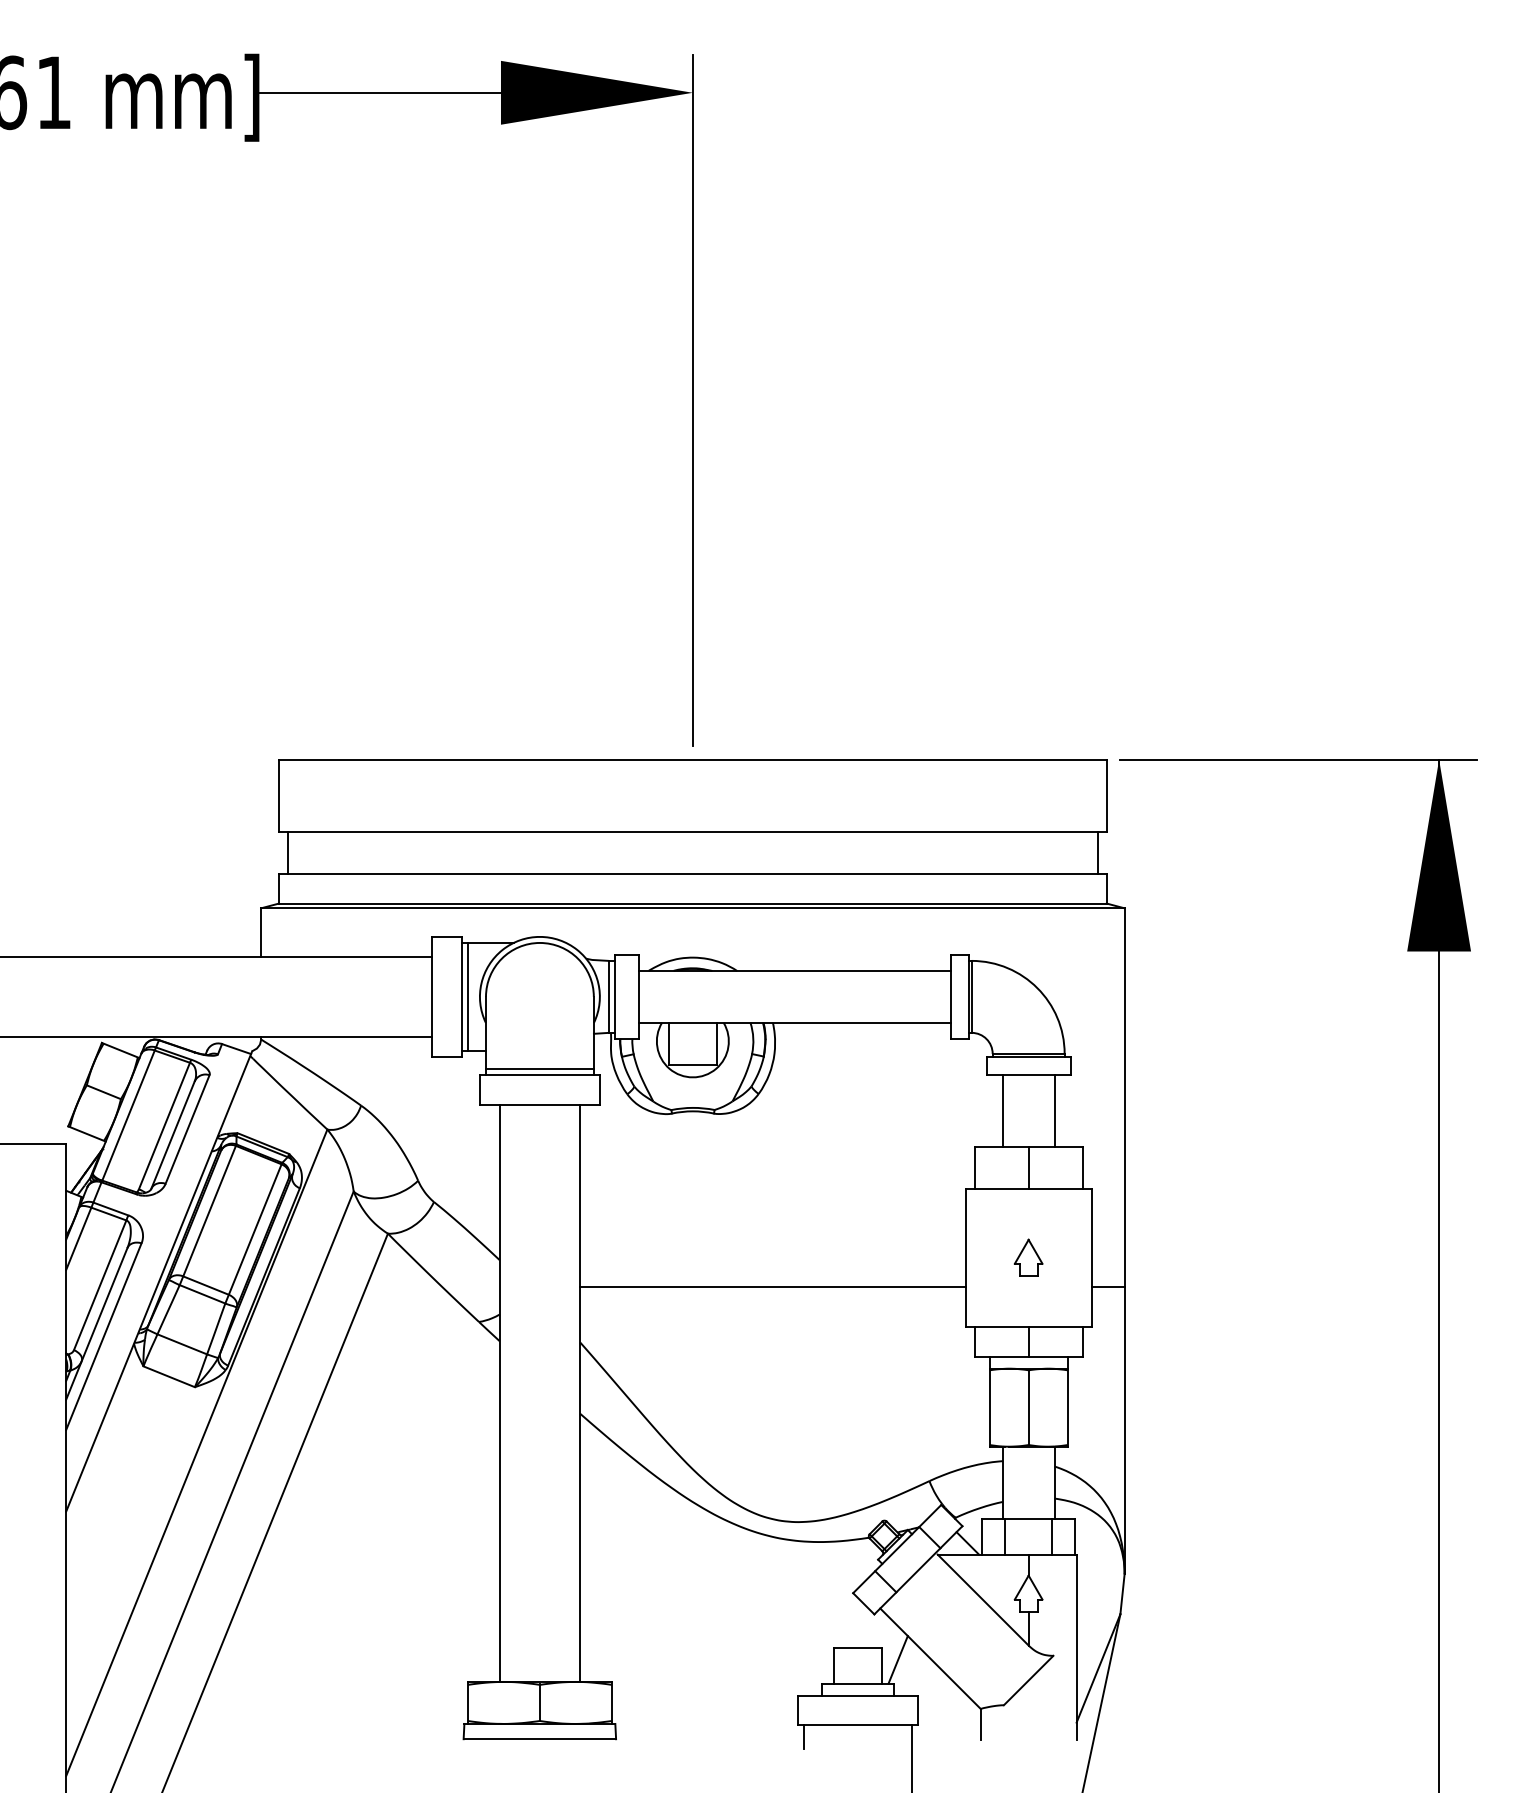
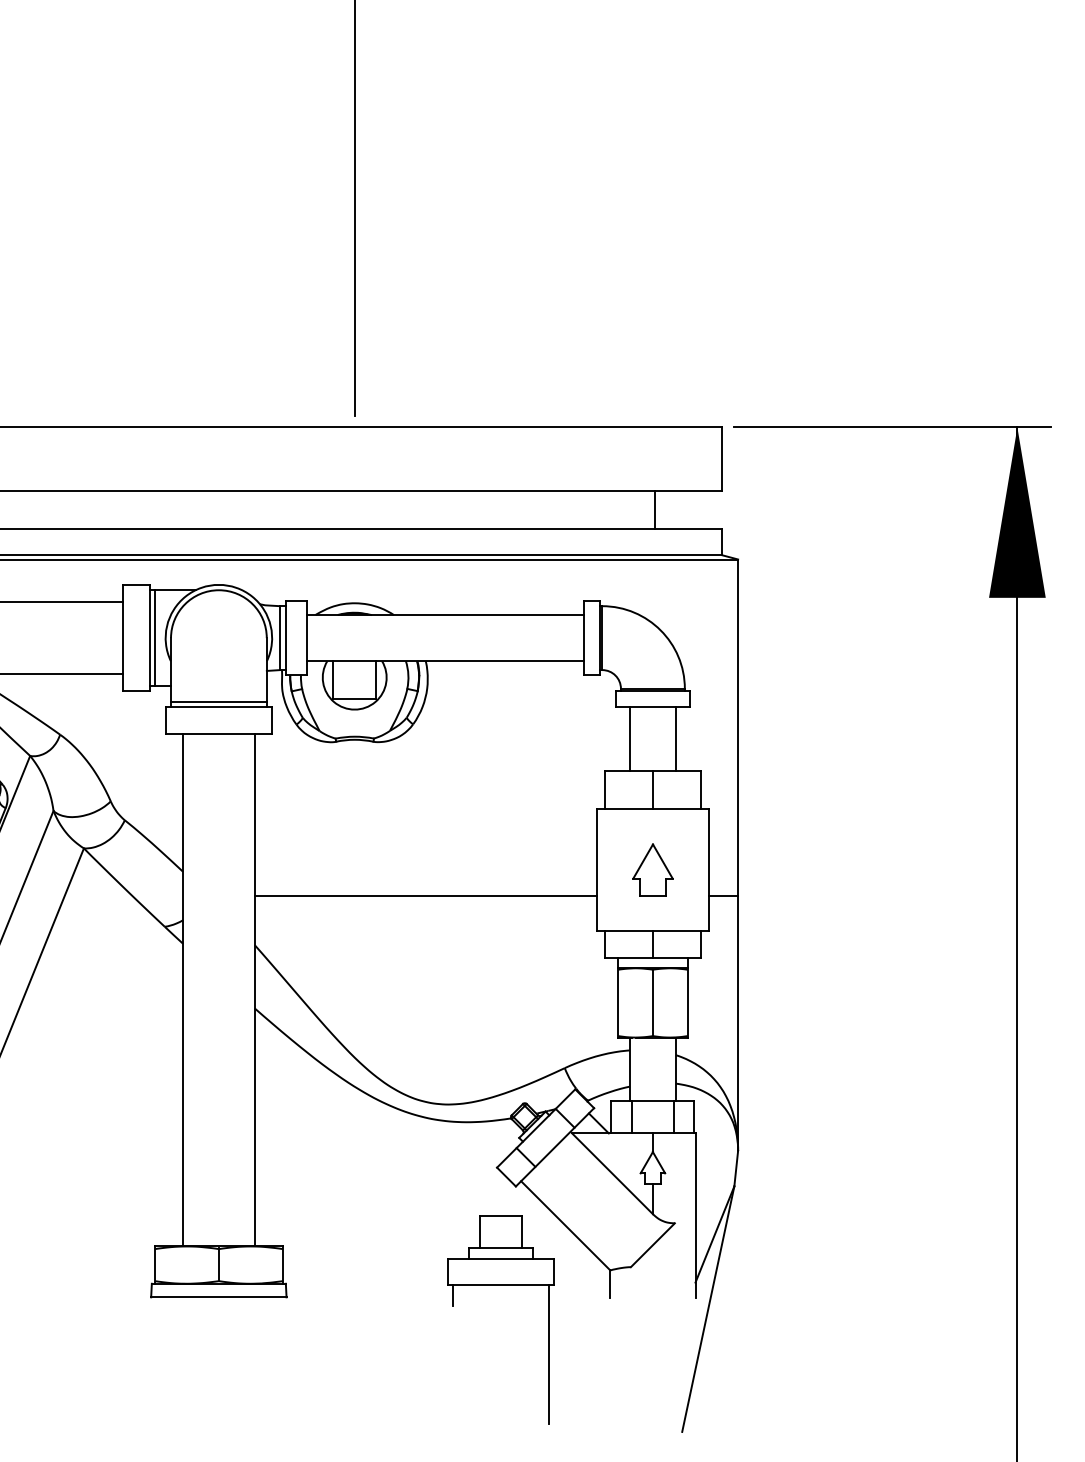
line: (1097, 852) -> (654, 509), moved
part: (1028, 1257) -> (652, 869), size x1.6
line: (897, 1659) -> (536, 1226), removed

